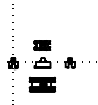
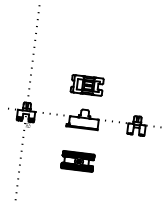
part: (42, 84) -> (77, 161), size x0.62

